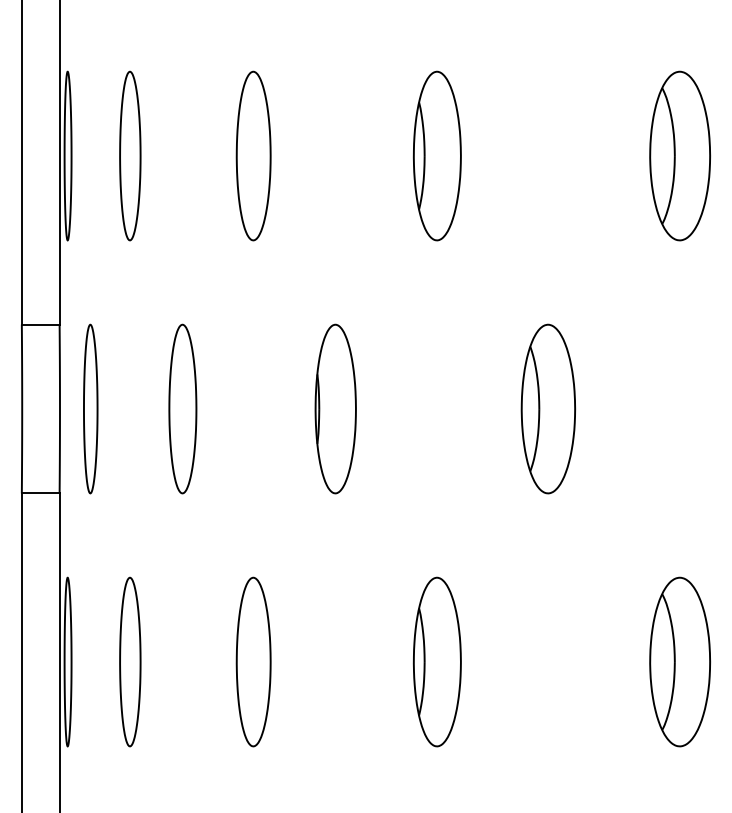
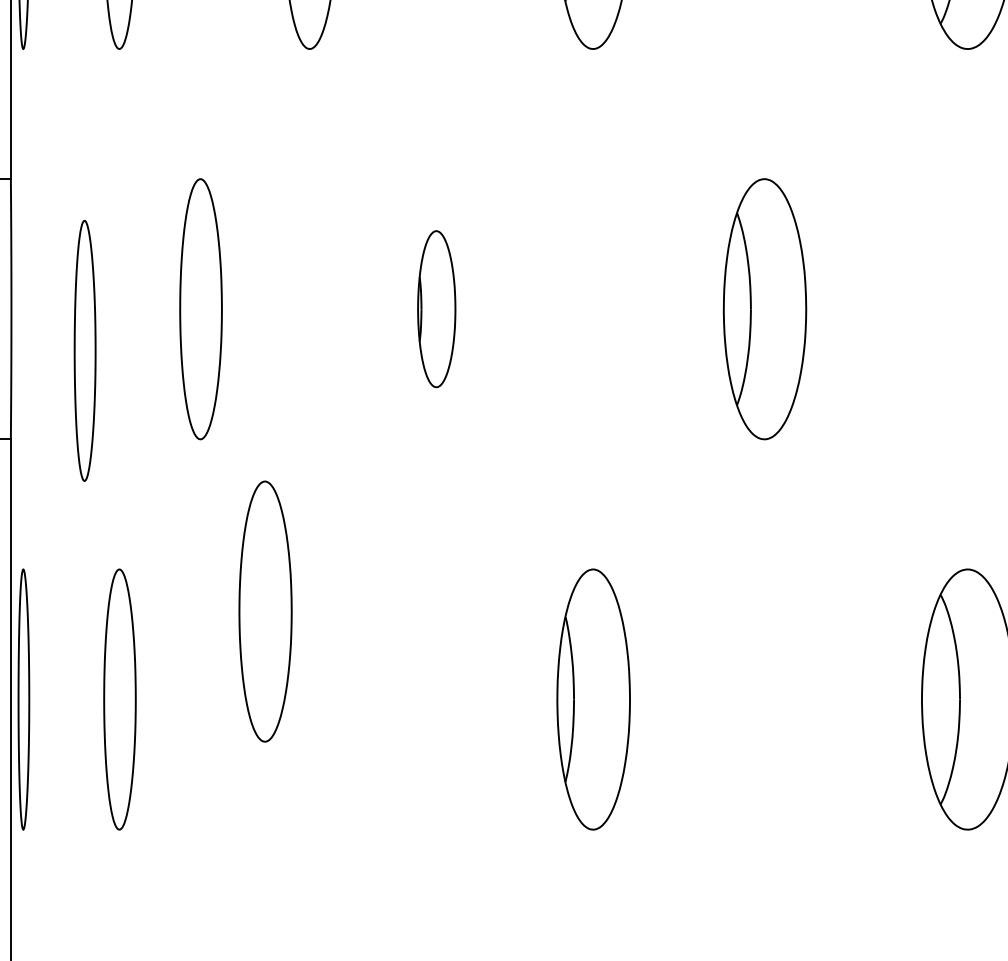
part: (90, 408) -> (84, 350), moved
part: (335, 408) -> (436, 308), size x0.6
part: (253, 661) -> (265, 610), moved

